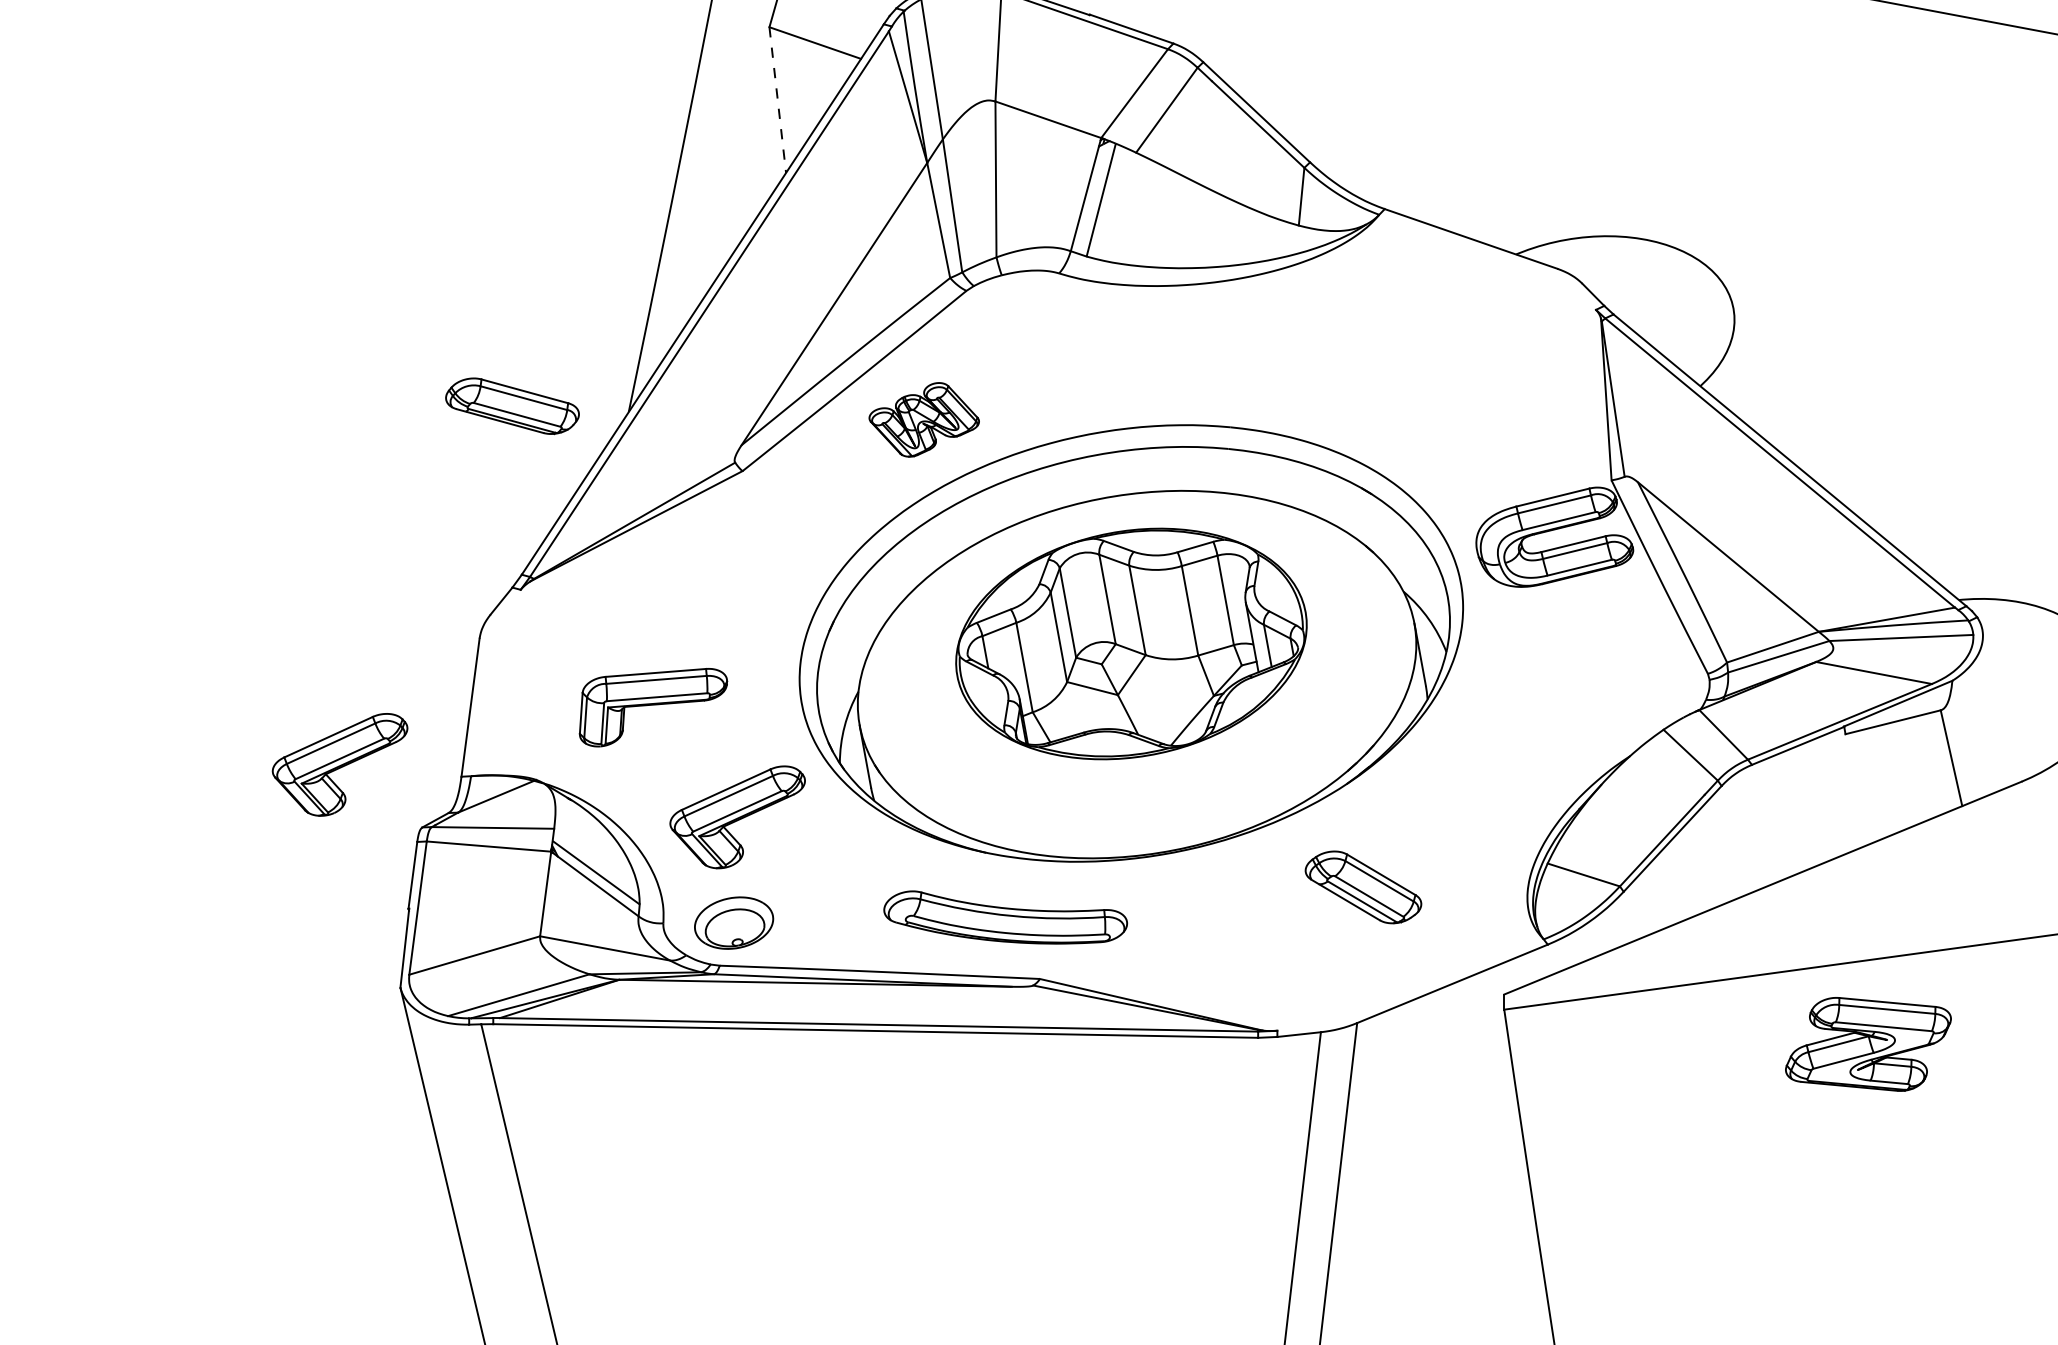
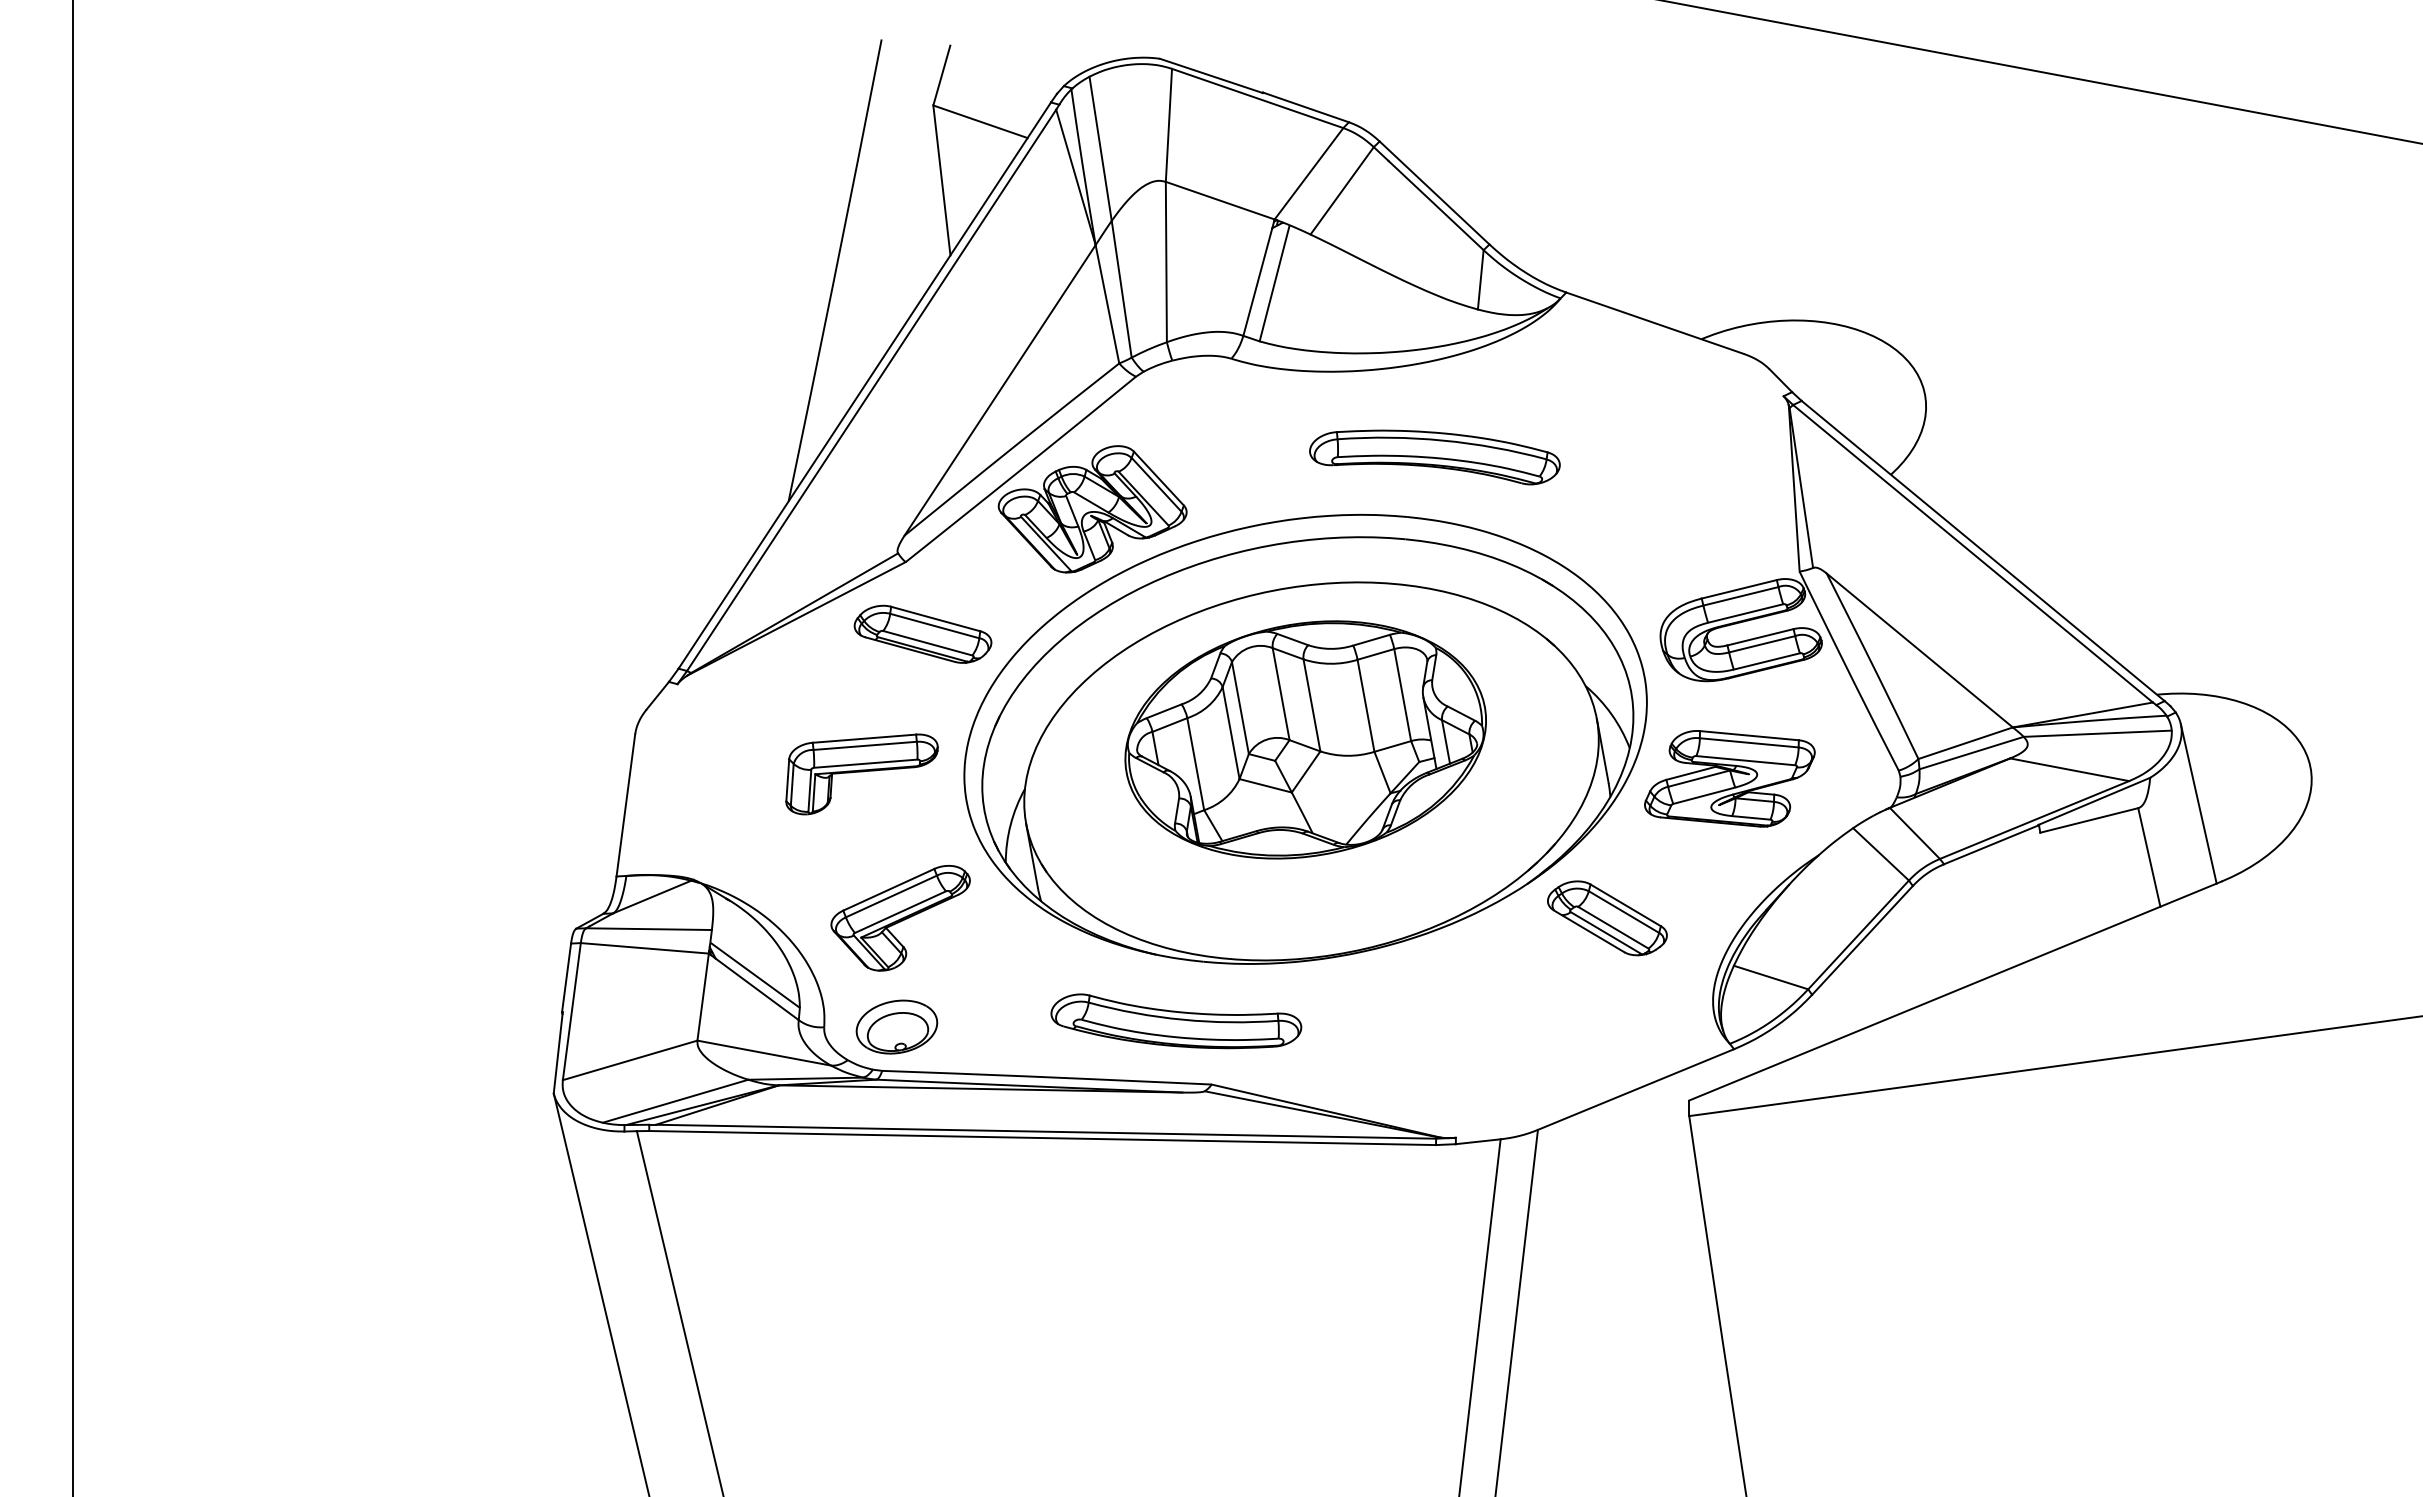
line: (777, 100) -> (941, 180), dashed -> solid
part: (1256, 369) -> (1434, 457), added
part: (511, 405) -> (922, 633), moved
part: (924, 419) -> (1092, 509), size x1.67
line: (1999, 705) -> (2198, 803), added
part: (652, 707) -> (861, 774), moved
part: (339, 765) -> (491, 864), removed
part: (1363, 887) -> (1607, 918), moved
part: (1868, 1044) -> (1729, 778), moved

